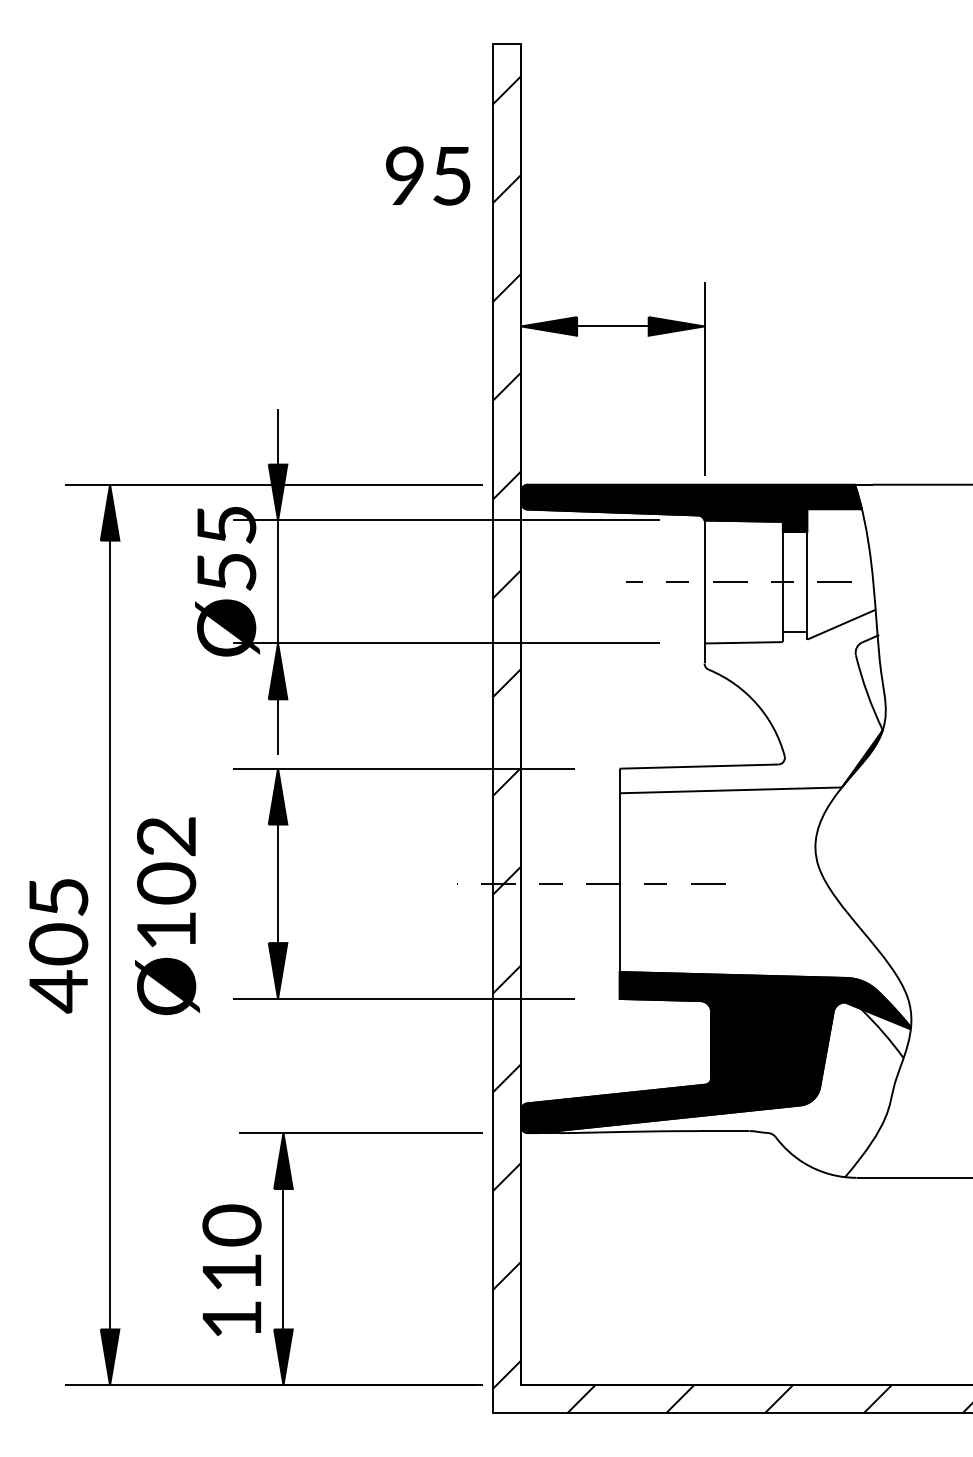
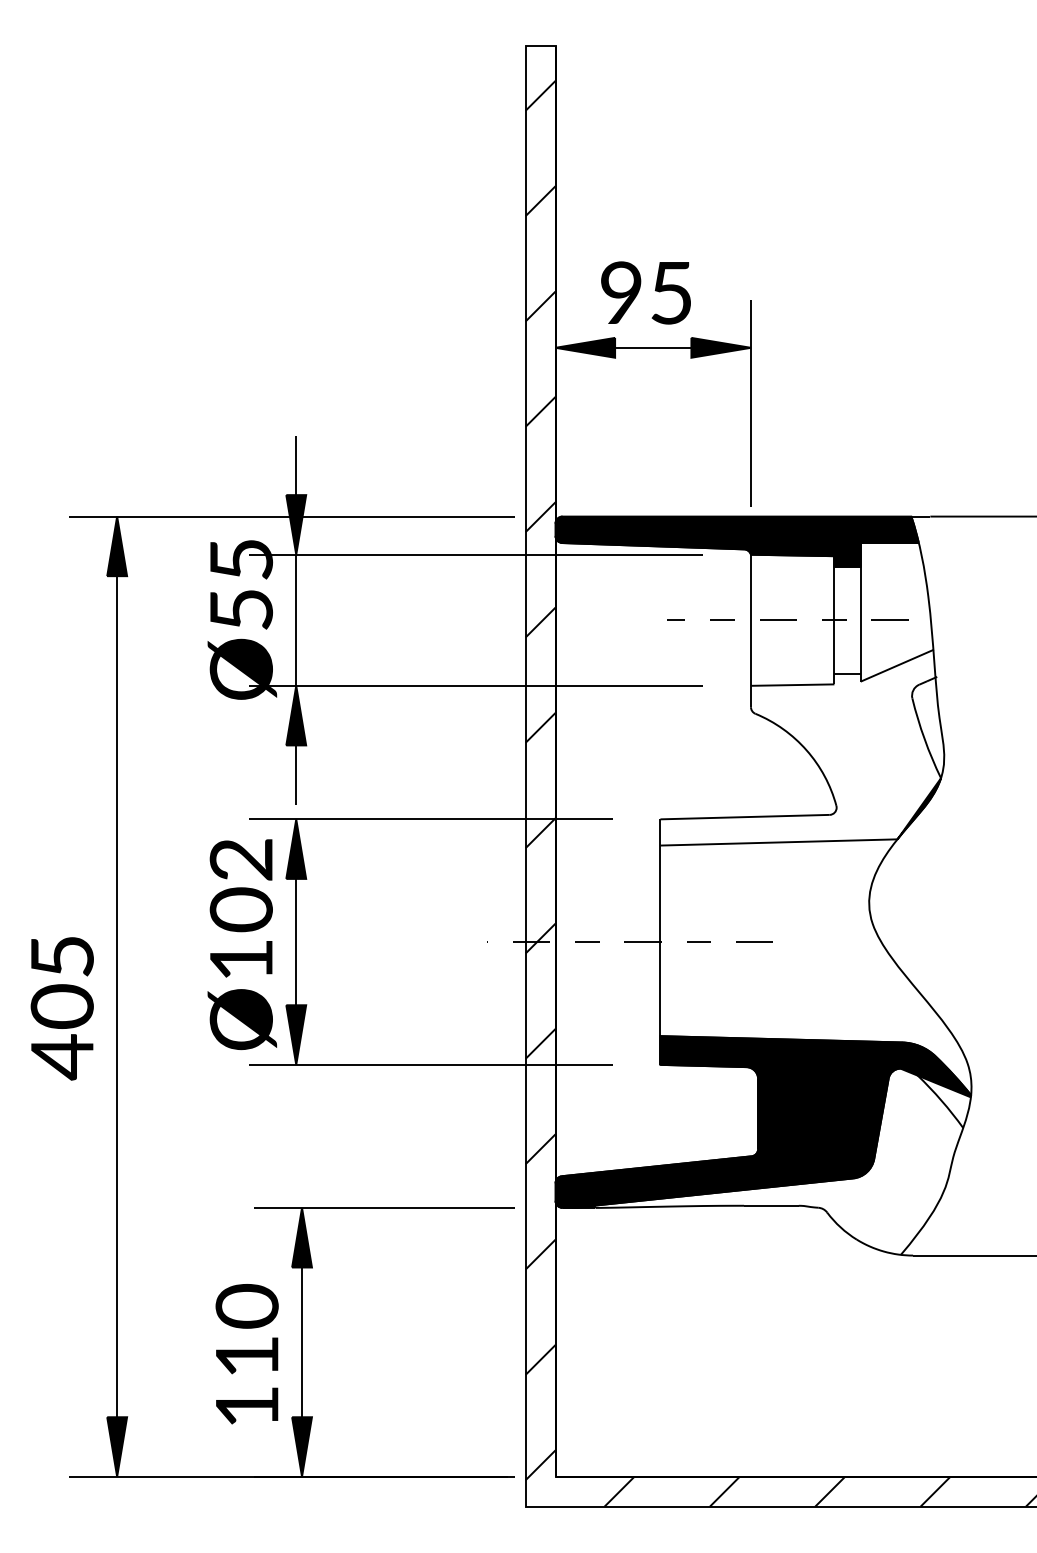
text: (428, 175) -> (646, 292), moved
text: (167, 916) -> (242, 944), moved

